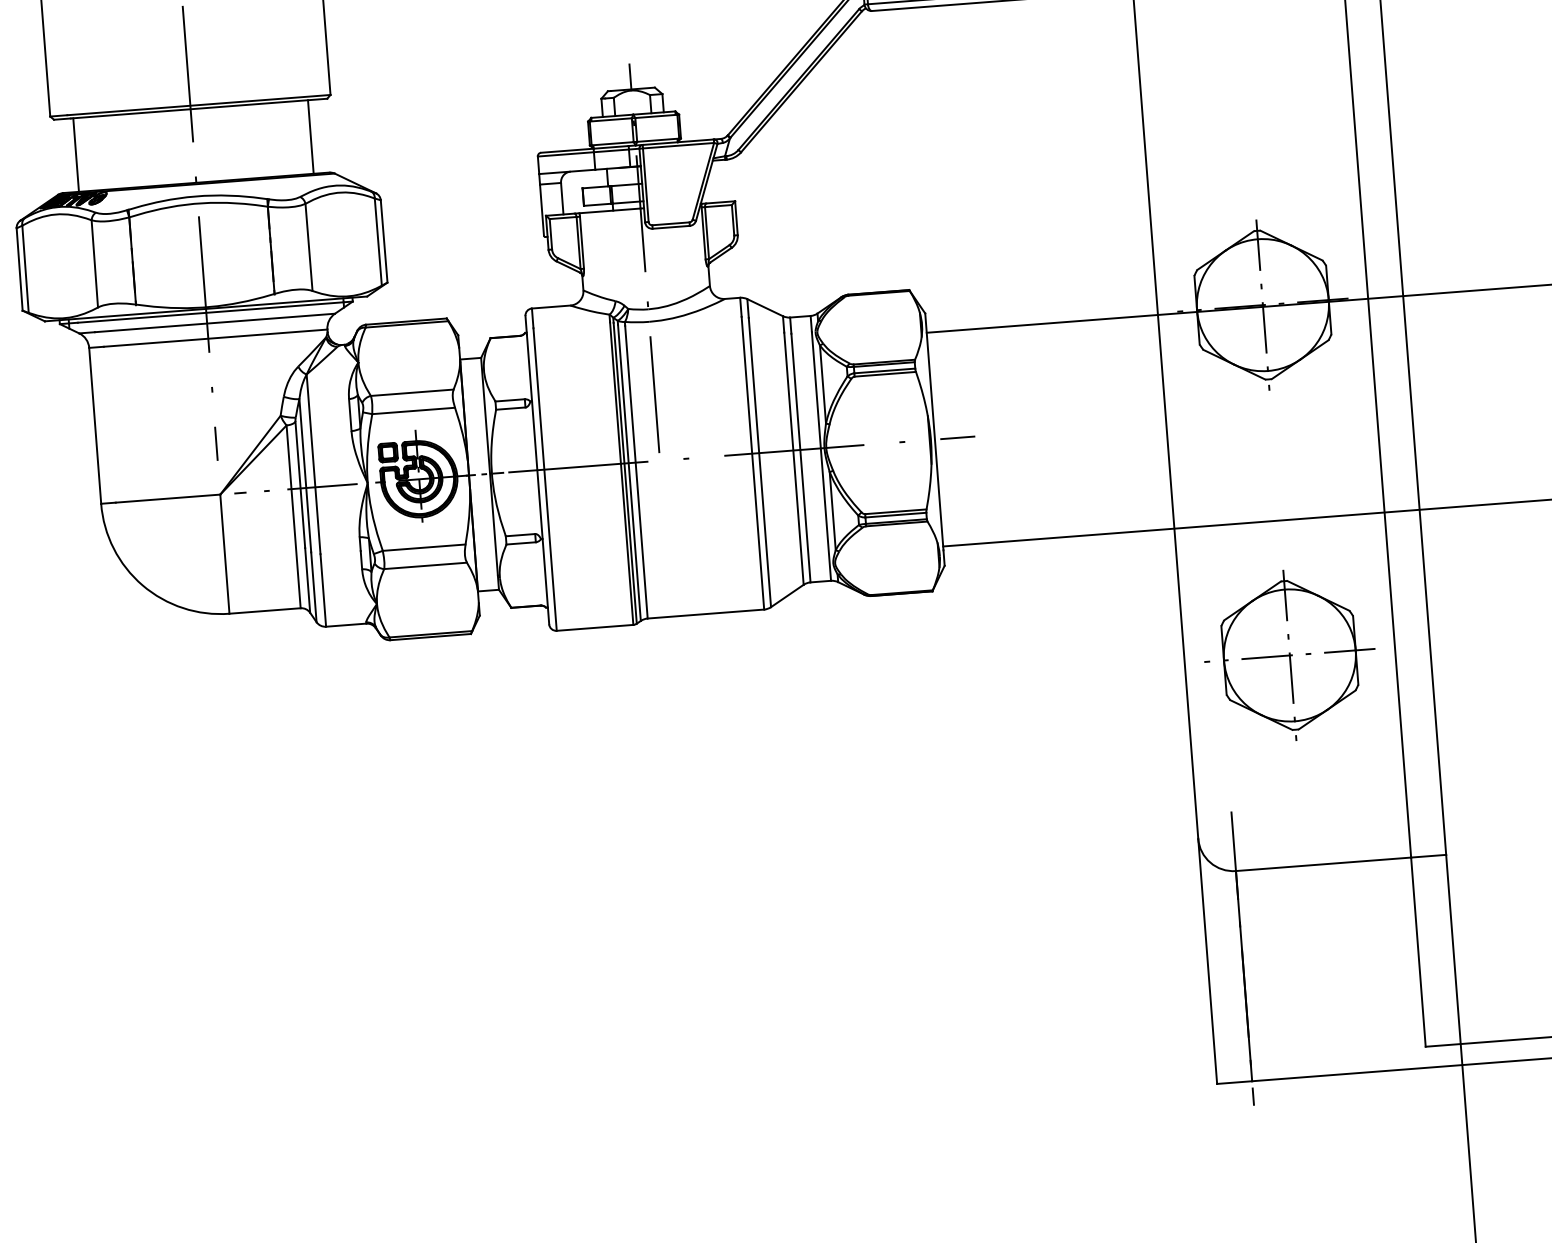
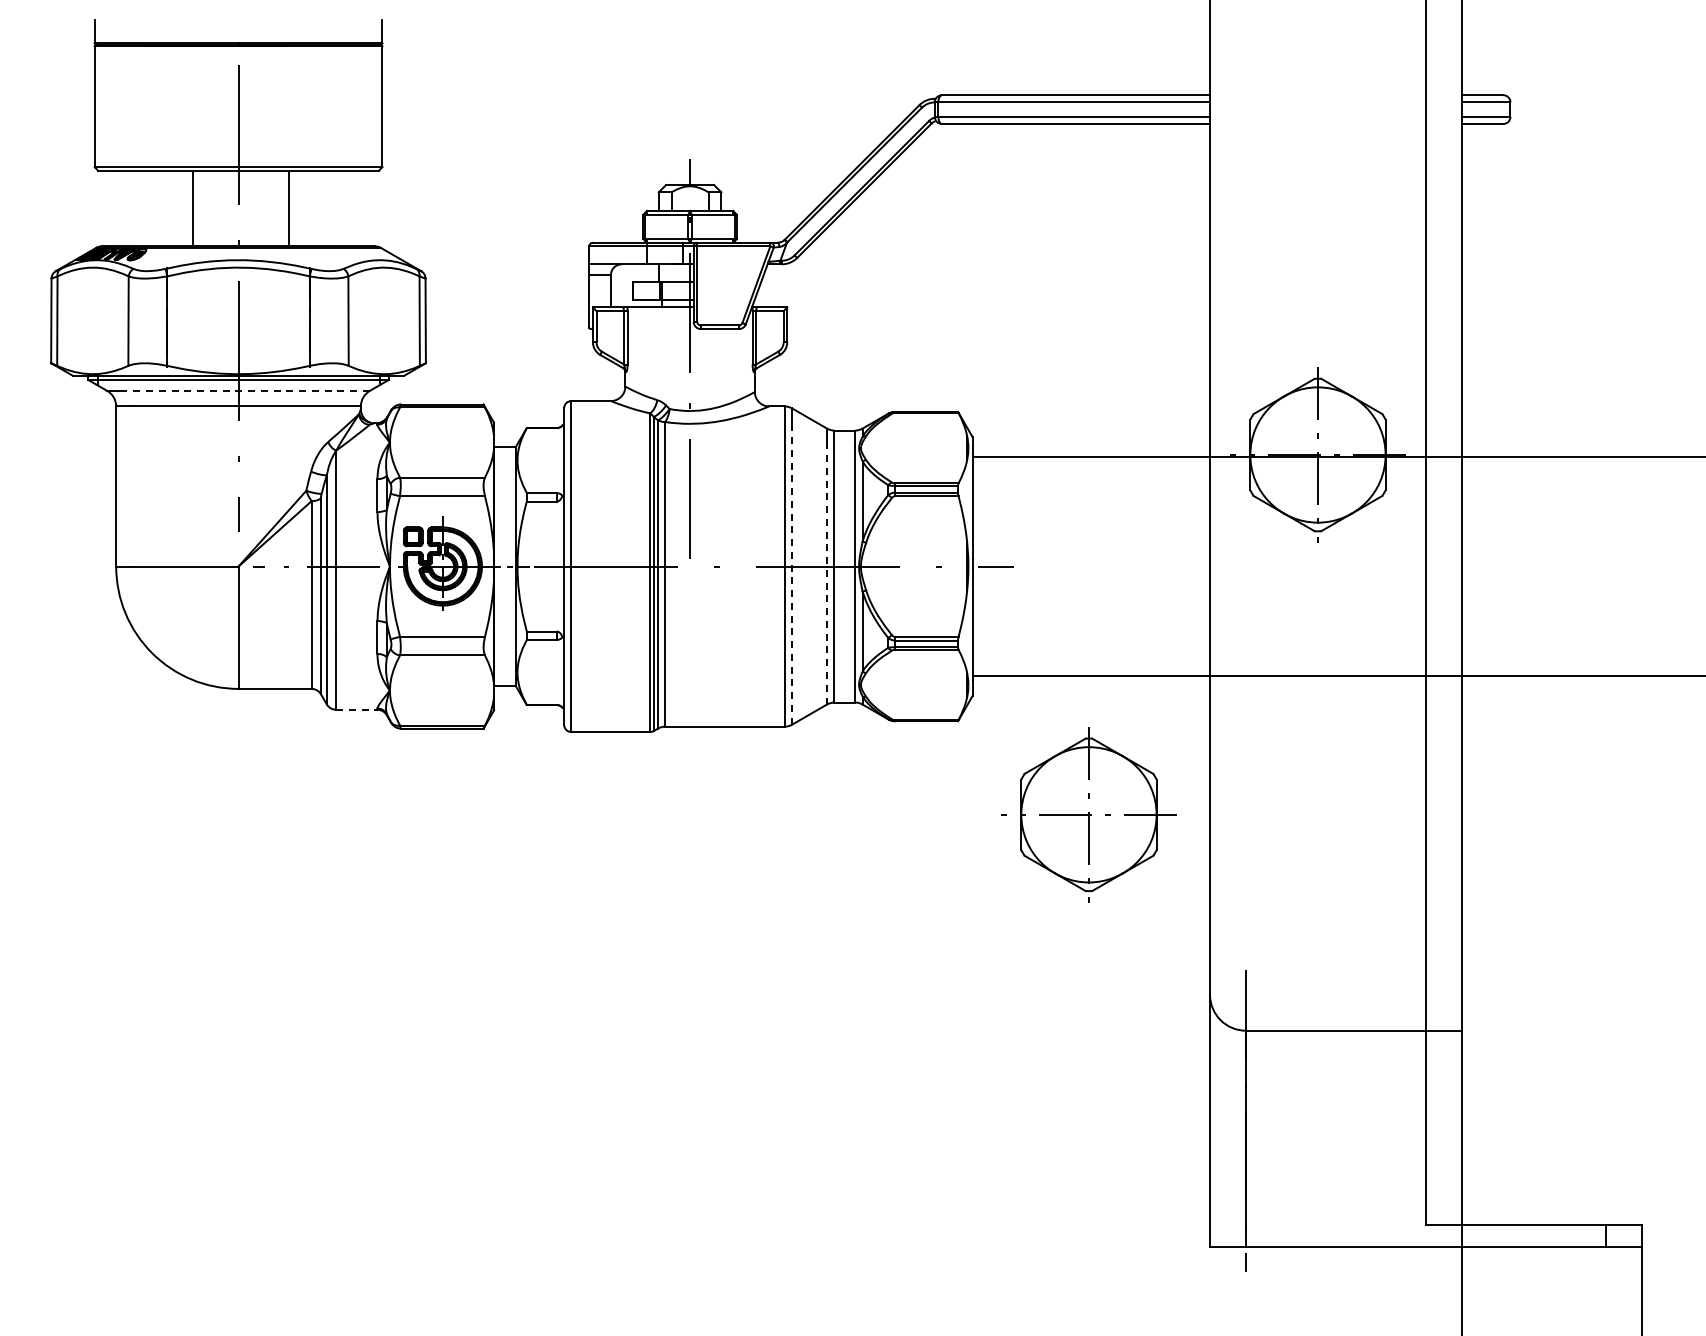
line: (311, 136) -> (289, 208), moved
line: (76, 154) -> (193, 208), moved
line: (214, 322) -> (246, 390), solid -> dashed
line: (794, 458) -> (827, 574), solid -> dashed
line: (760, 462) -> (792, 576), solid -> dashed
line: (345, 624) -> (356, 709), solid -> dashed
part: (1289, 655) -> (1088, 814), moved

